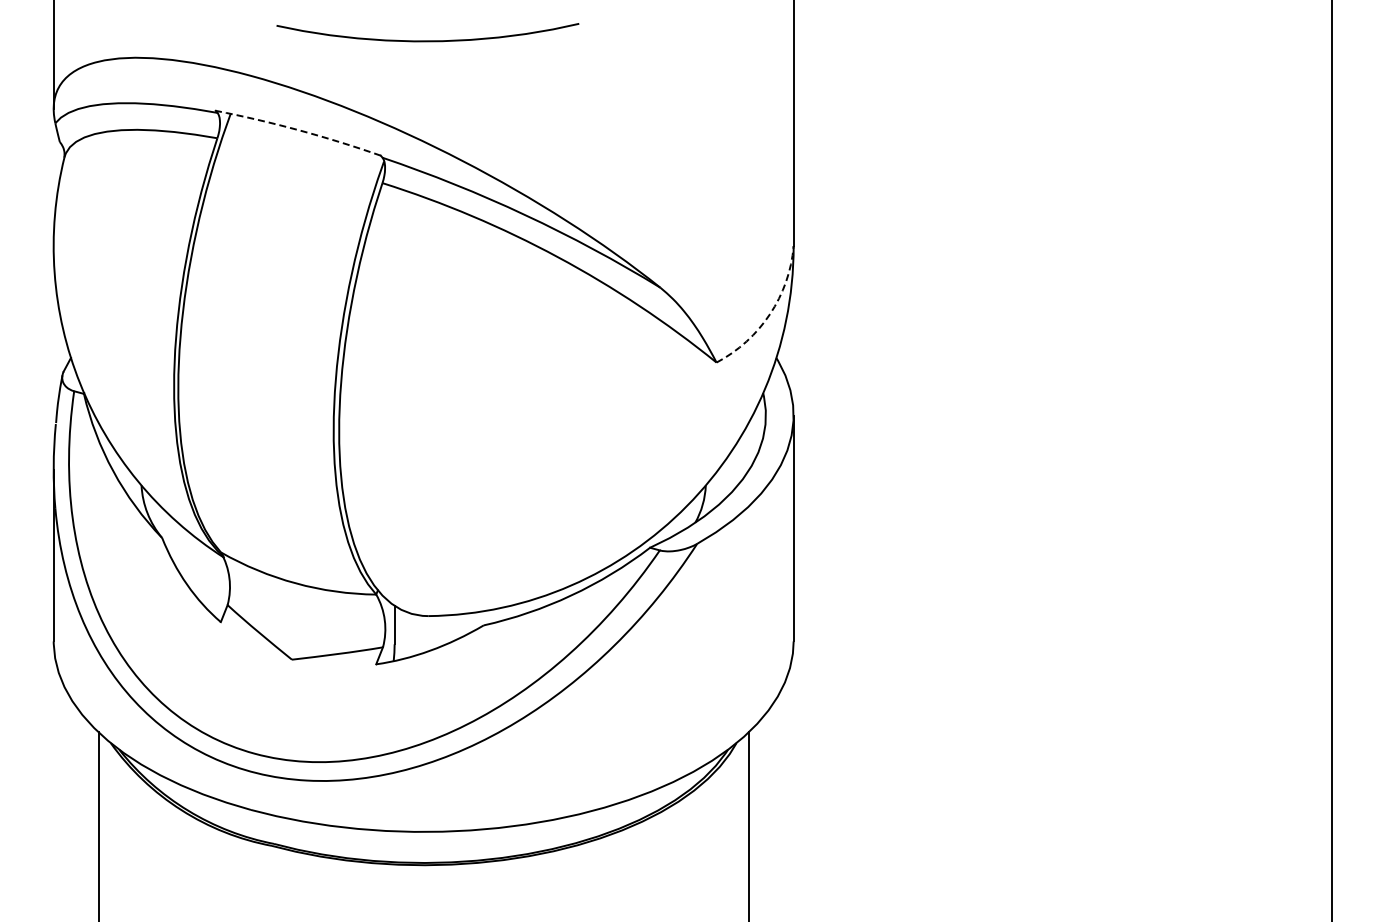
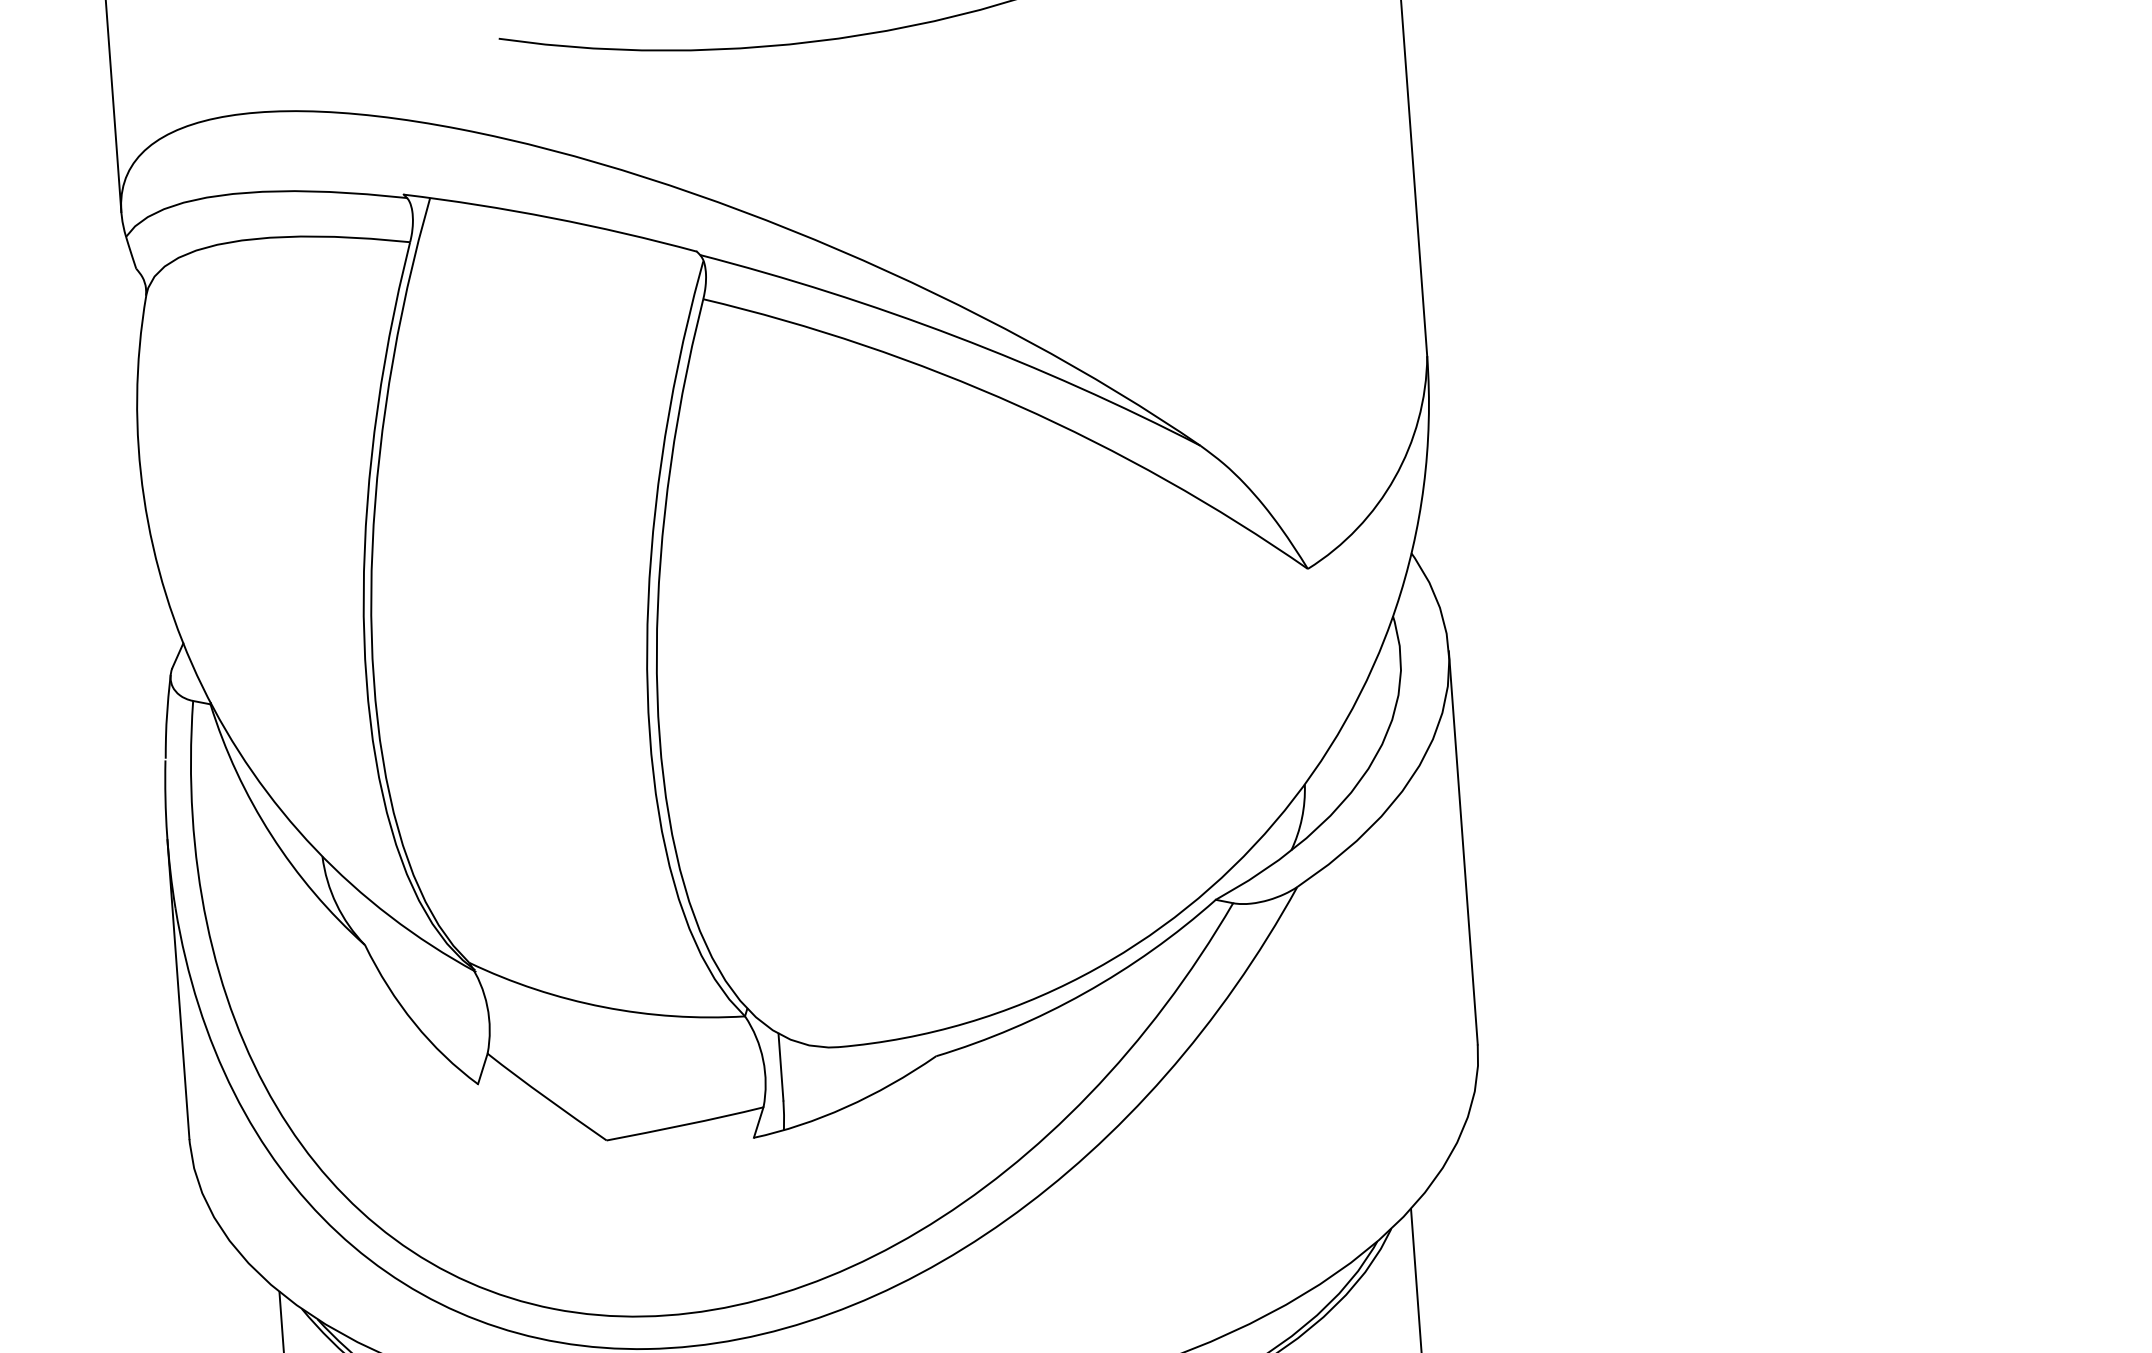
arc: (299, 130) -> (552, 218), dashed -> solid
arc: (770, 314) -> (1395, 478), dashed -> solid

